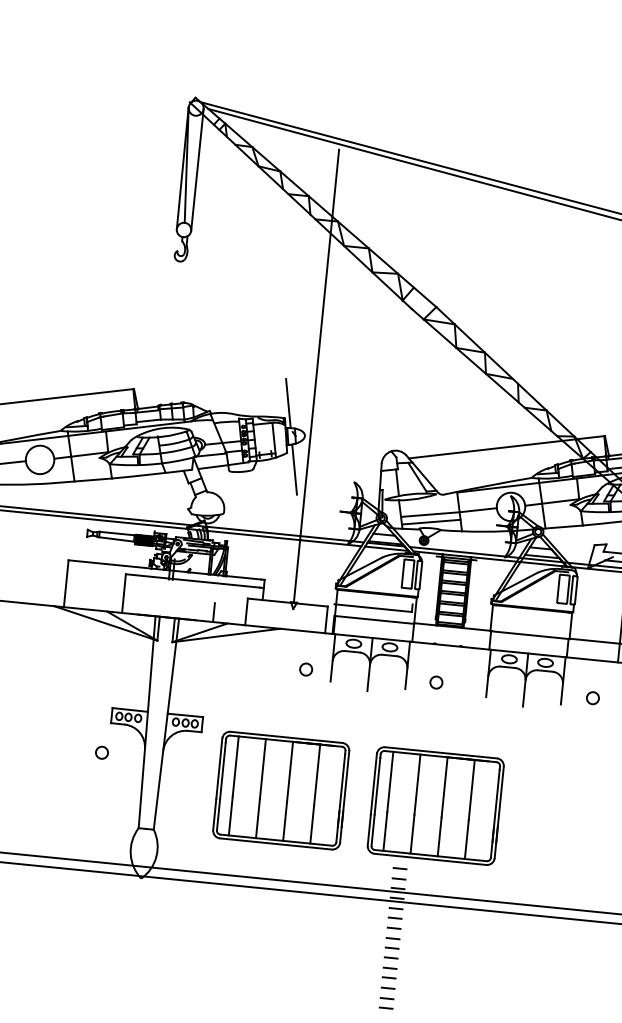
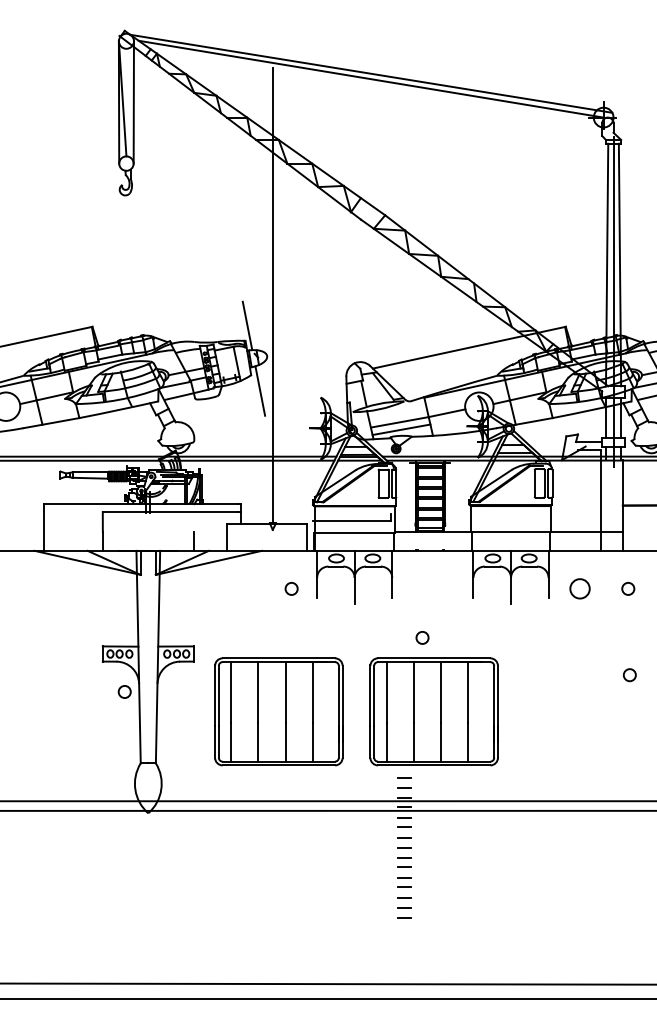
circle: (436, 682) -> (422, 637), moved
circle: (592, 697) -> (579, 588), size x1.6
circle: (101, 752) -> (124, 691), moved

